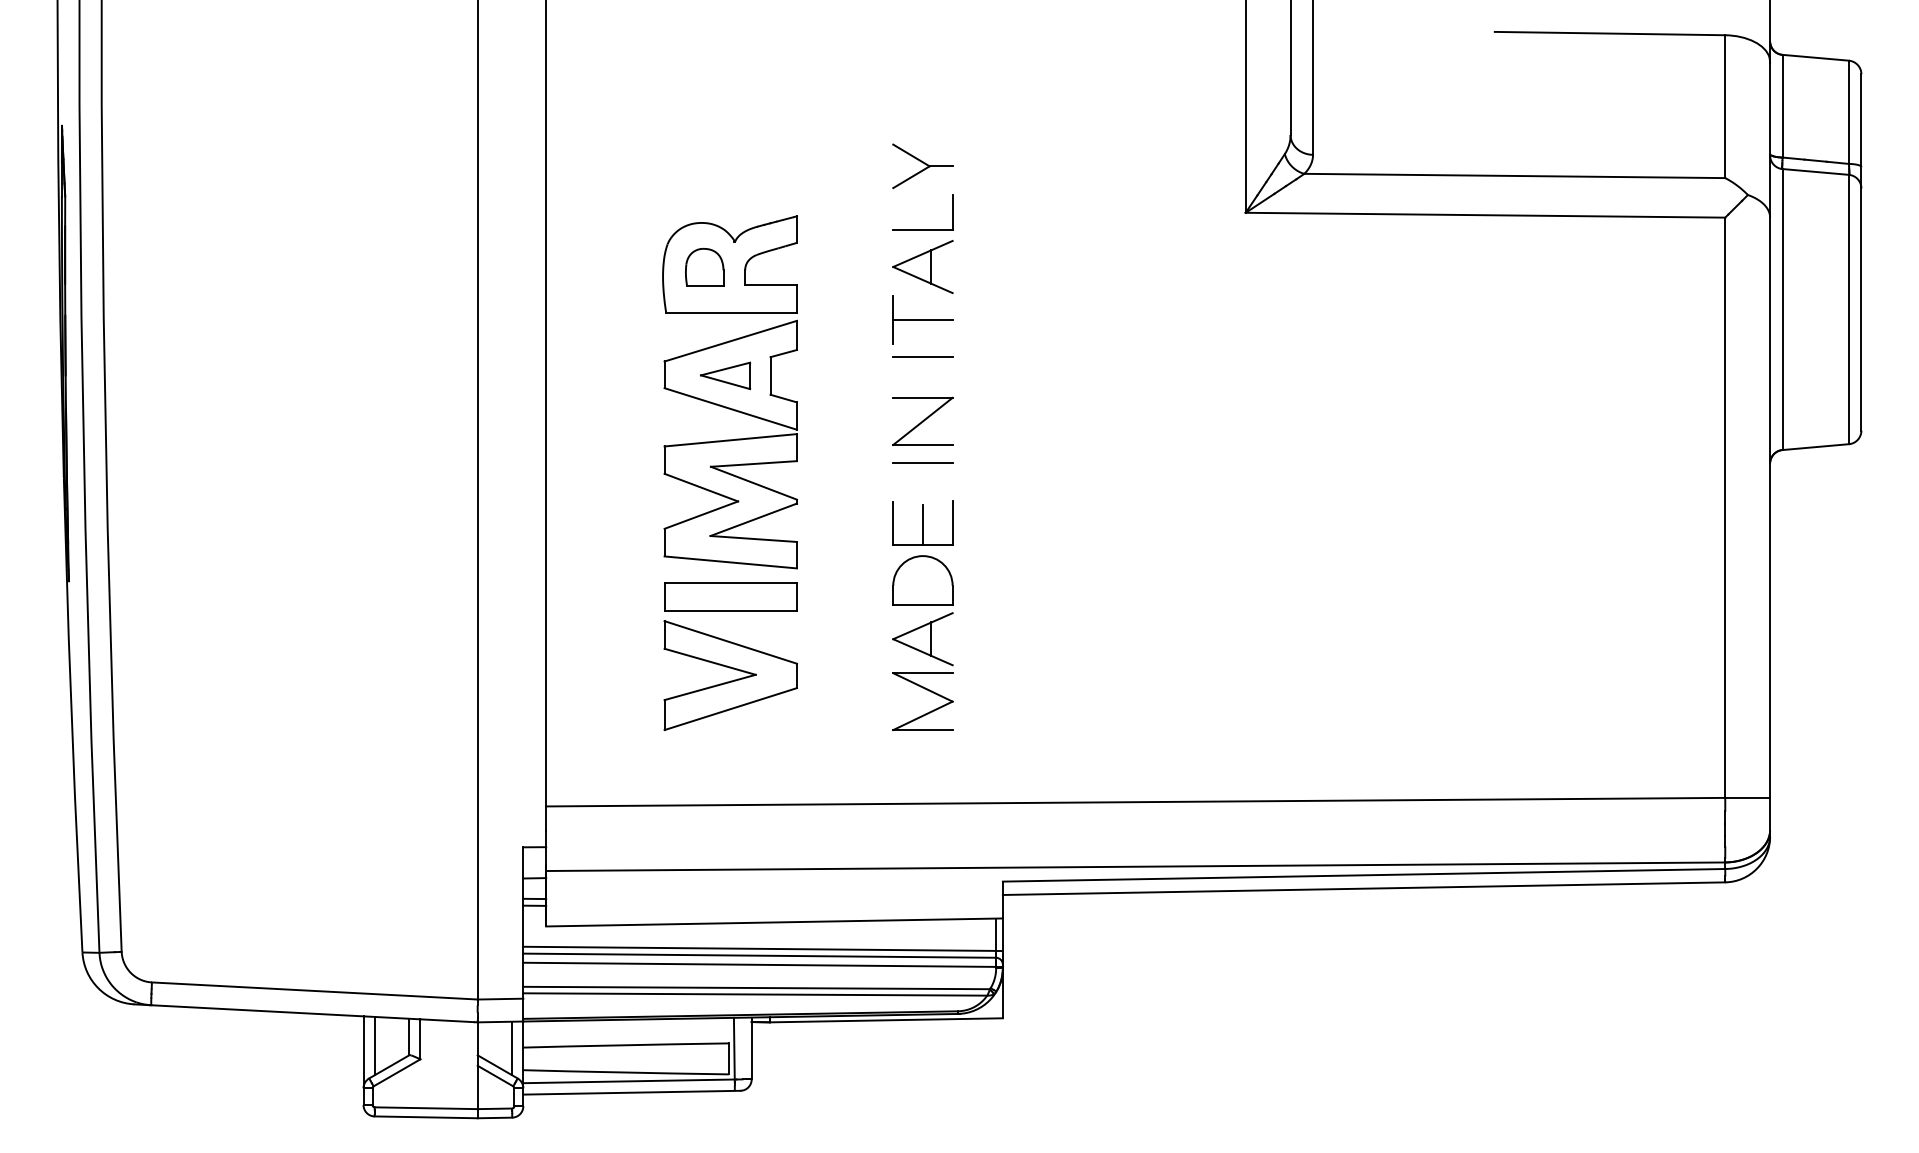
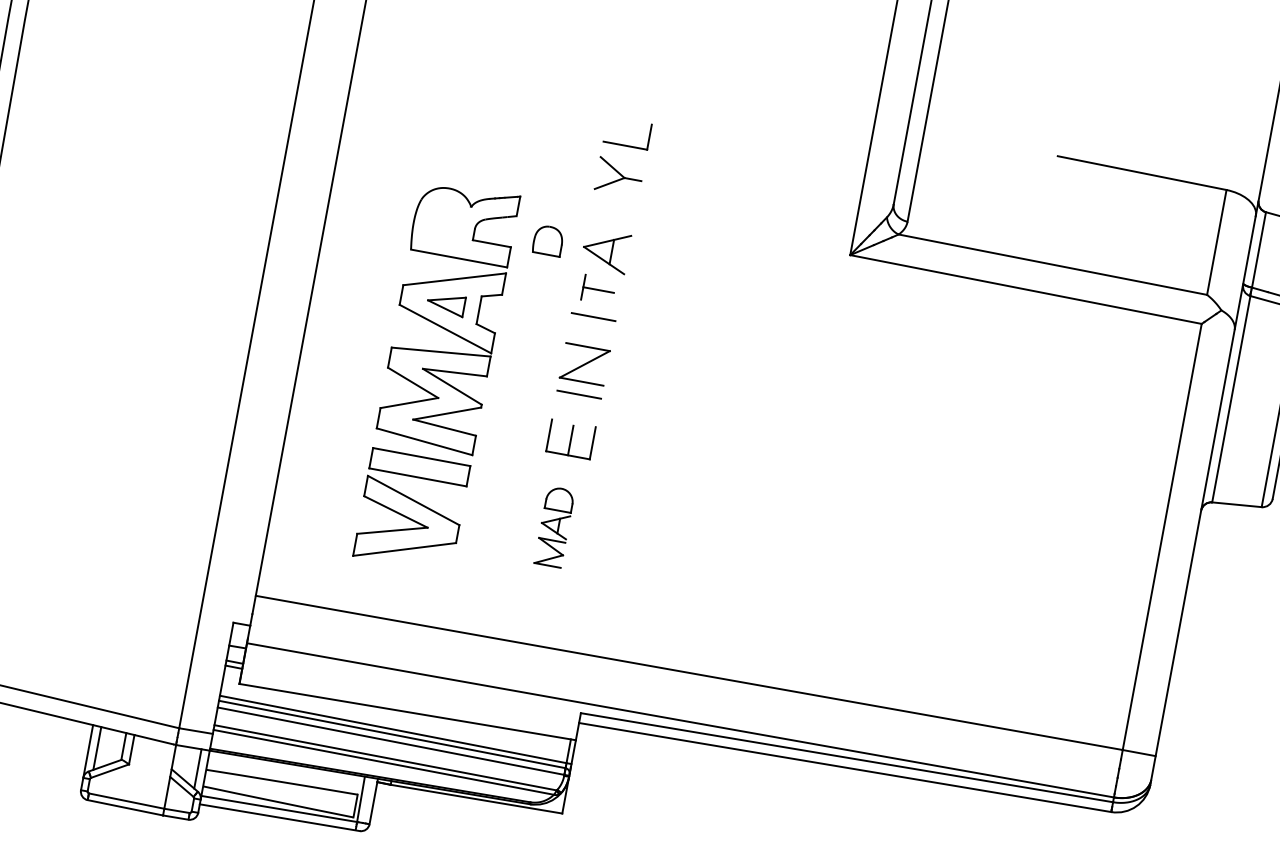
part: (922, 229) -> (625, 145), moved
part: (704, 267) -> (548, 240), moved
part: (922, 319) -> (598, 289), size x0.7
part: (922, 642) -> (554, 526), size x0.6

